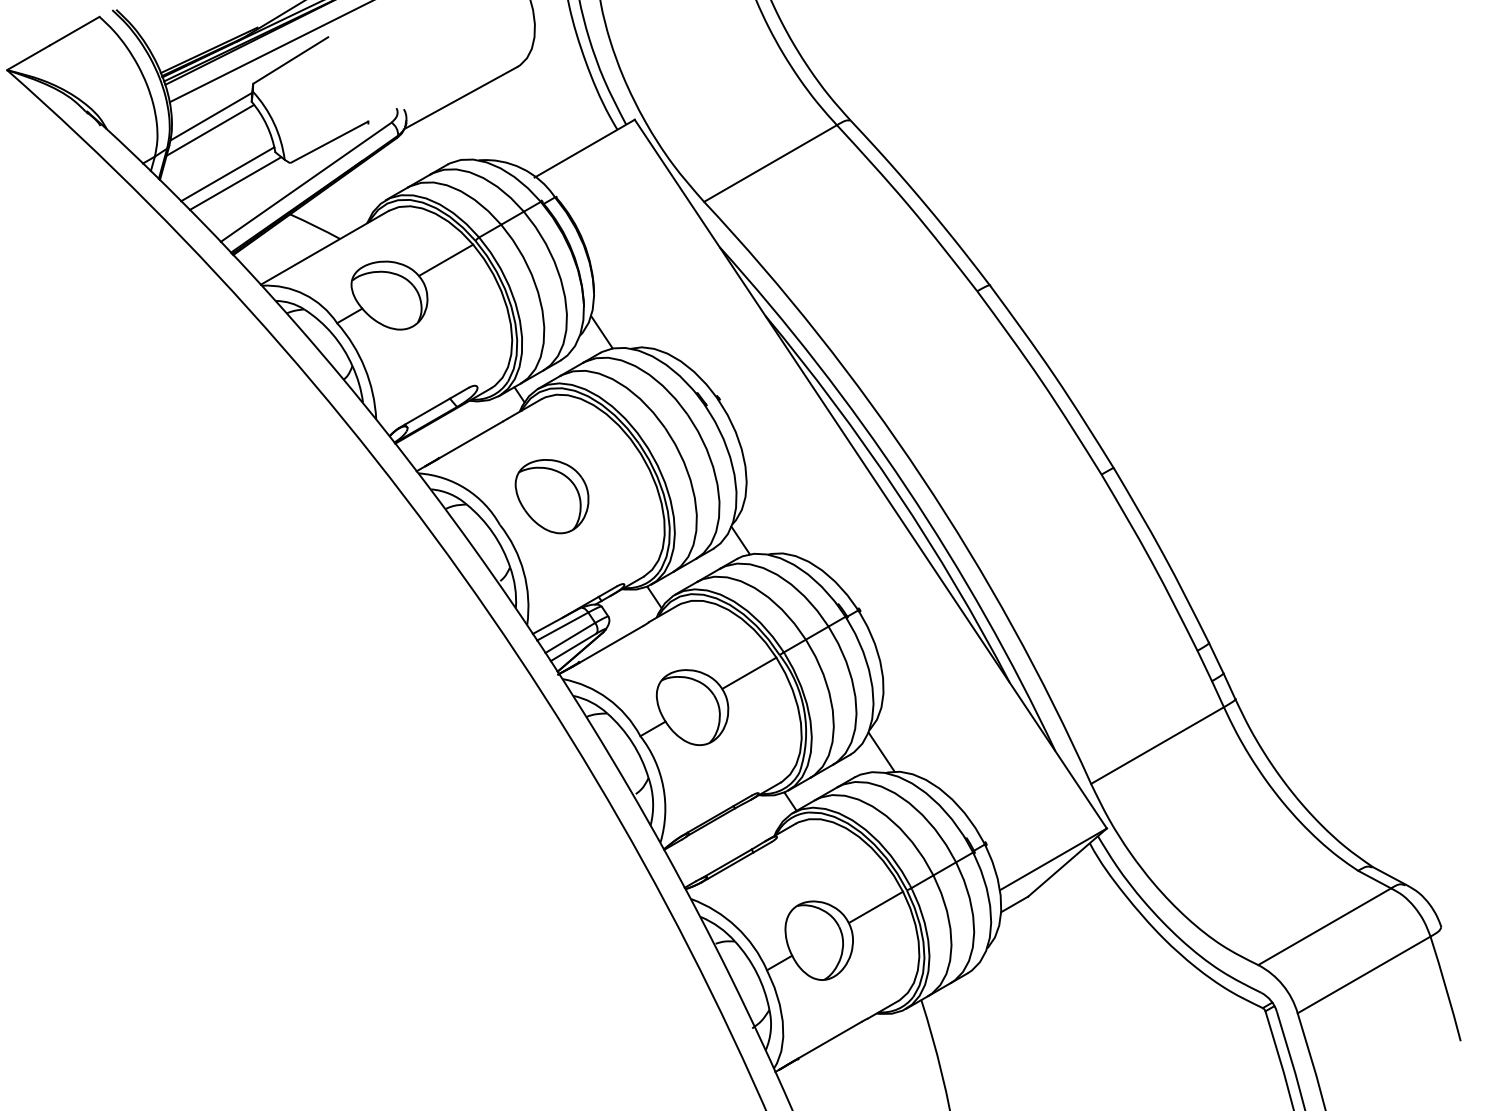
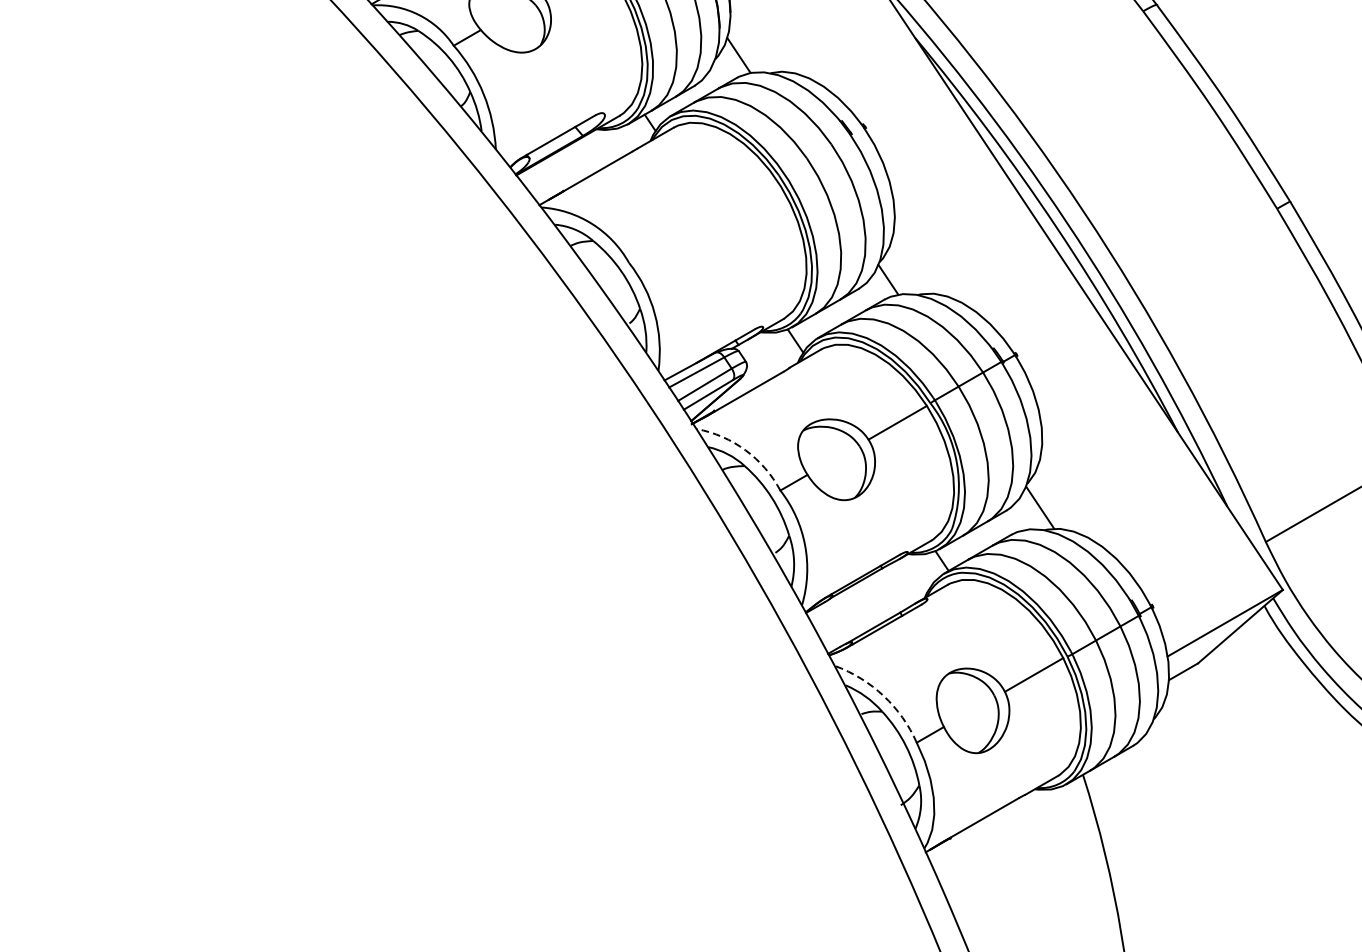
part: (551, 496) -> (684, 232), removed
arc: (608, 698) -> (746, 449), solid -> dashed
arc: (736, 926) -> (883, 695), solid -> dashed

